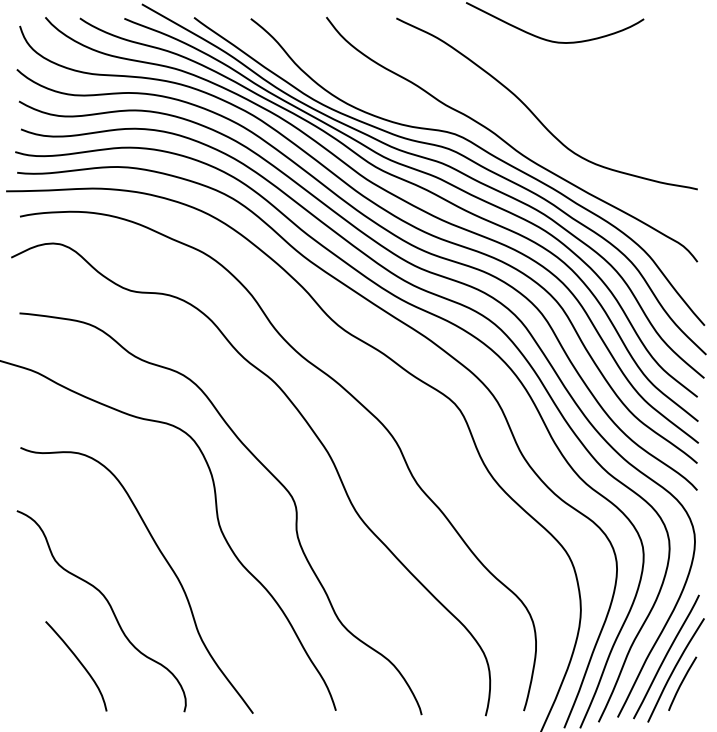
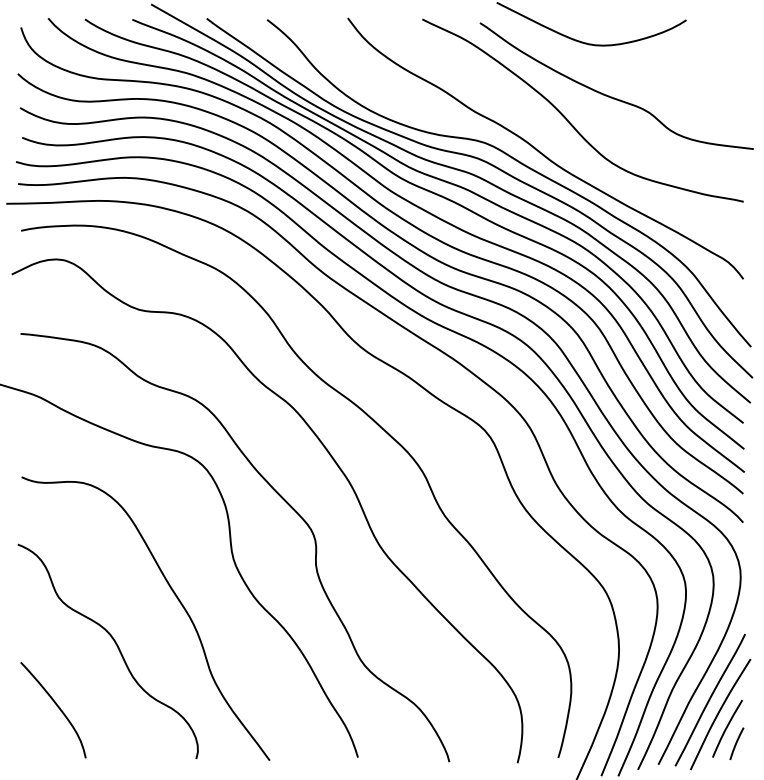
curve: (573, 90) -> (611, 96), added
curve: (80, 664) -> (57, 708), moved
line: (691, 697) -> (737, 743), added

